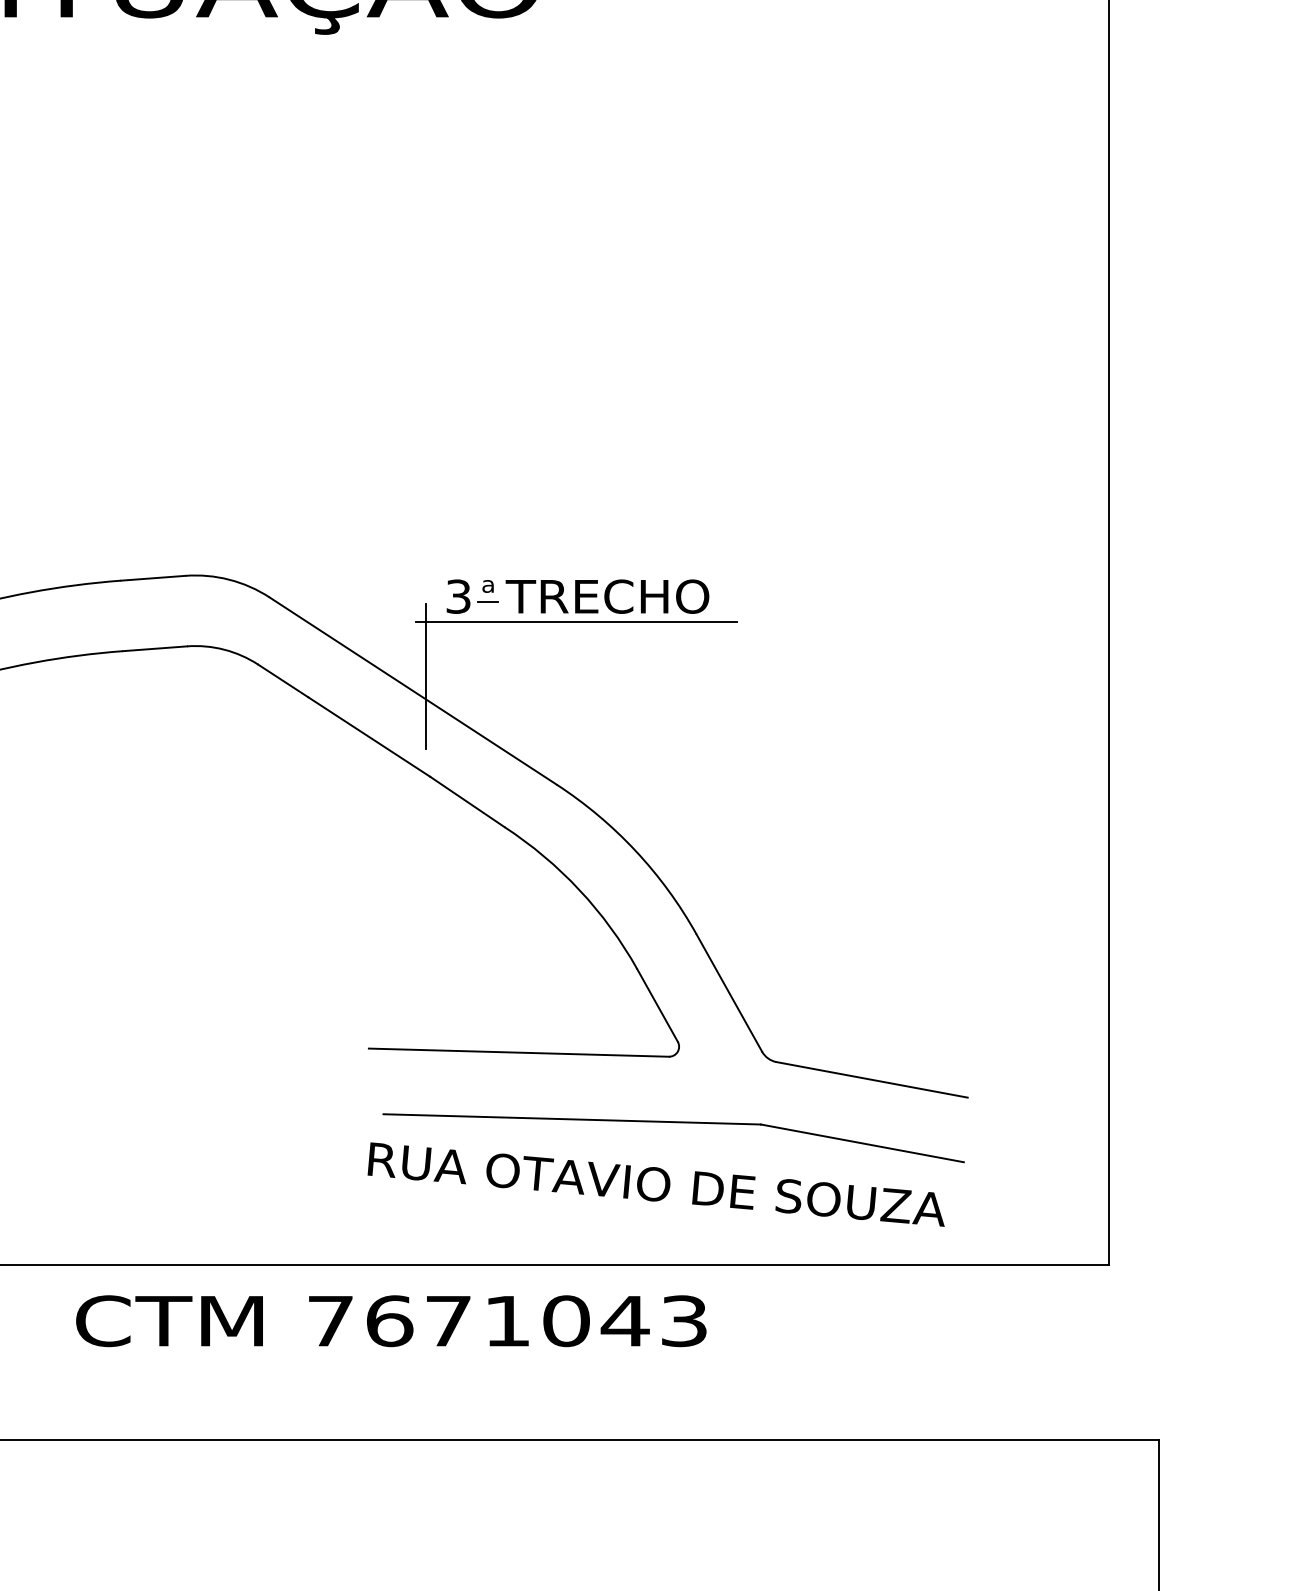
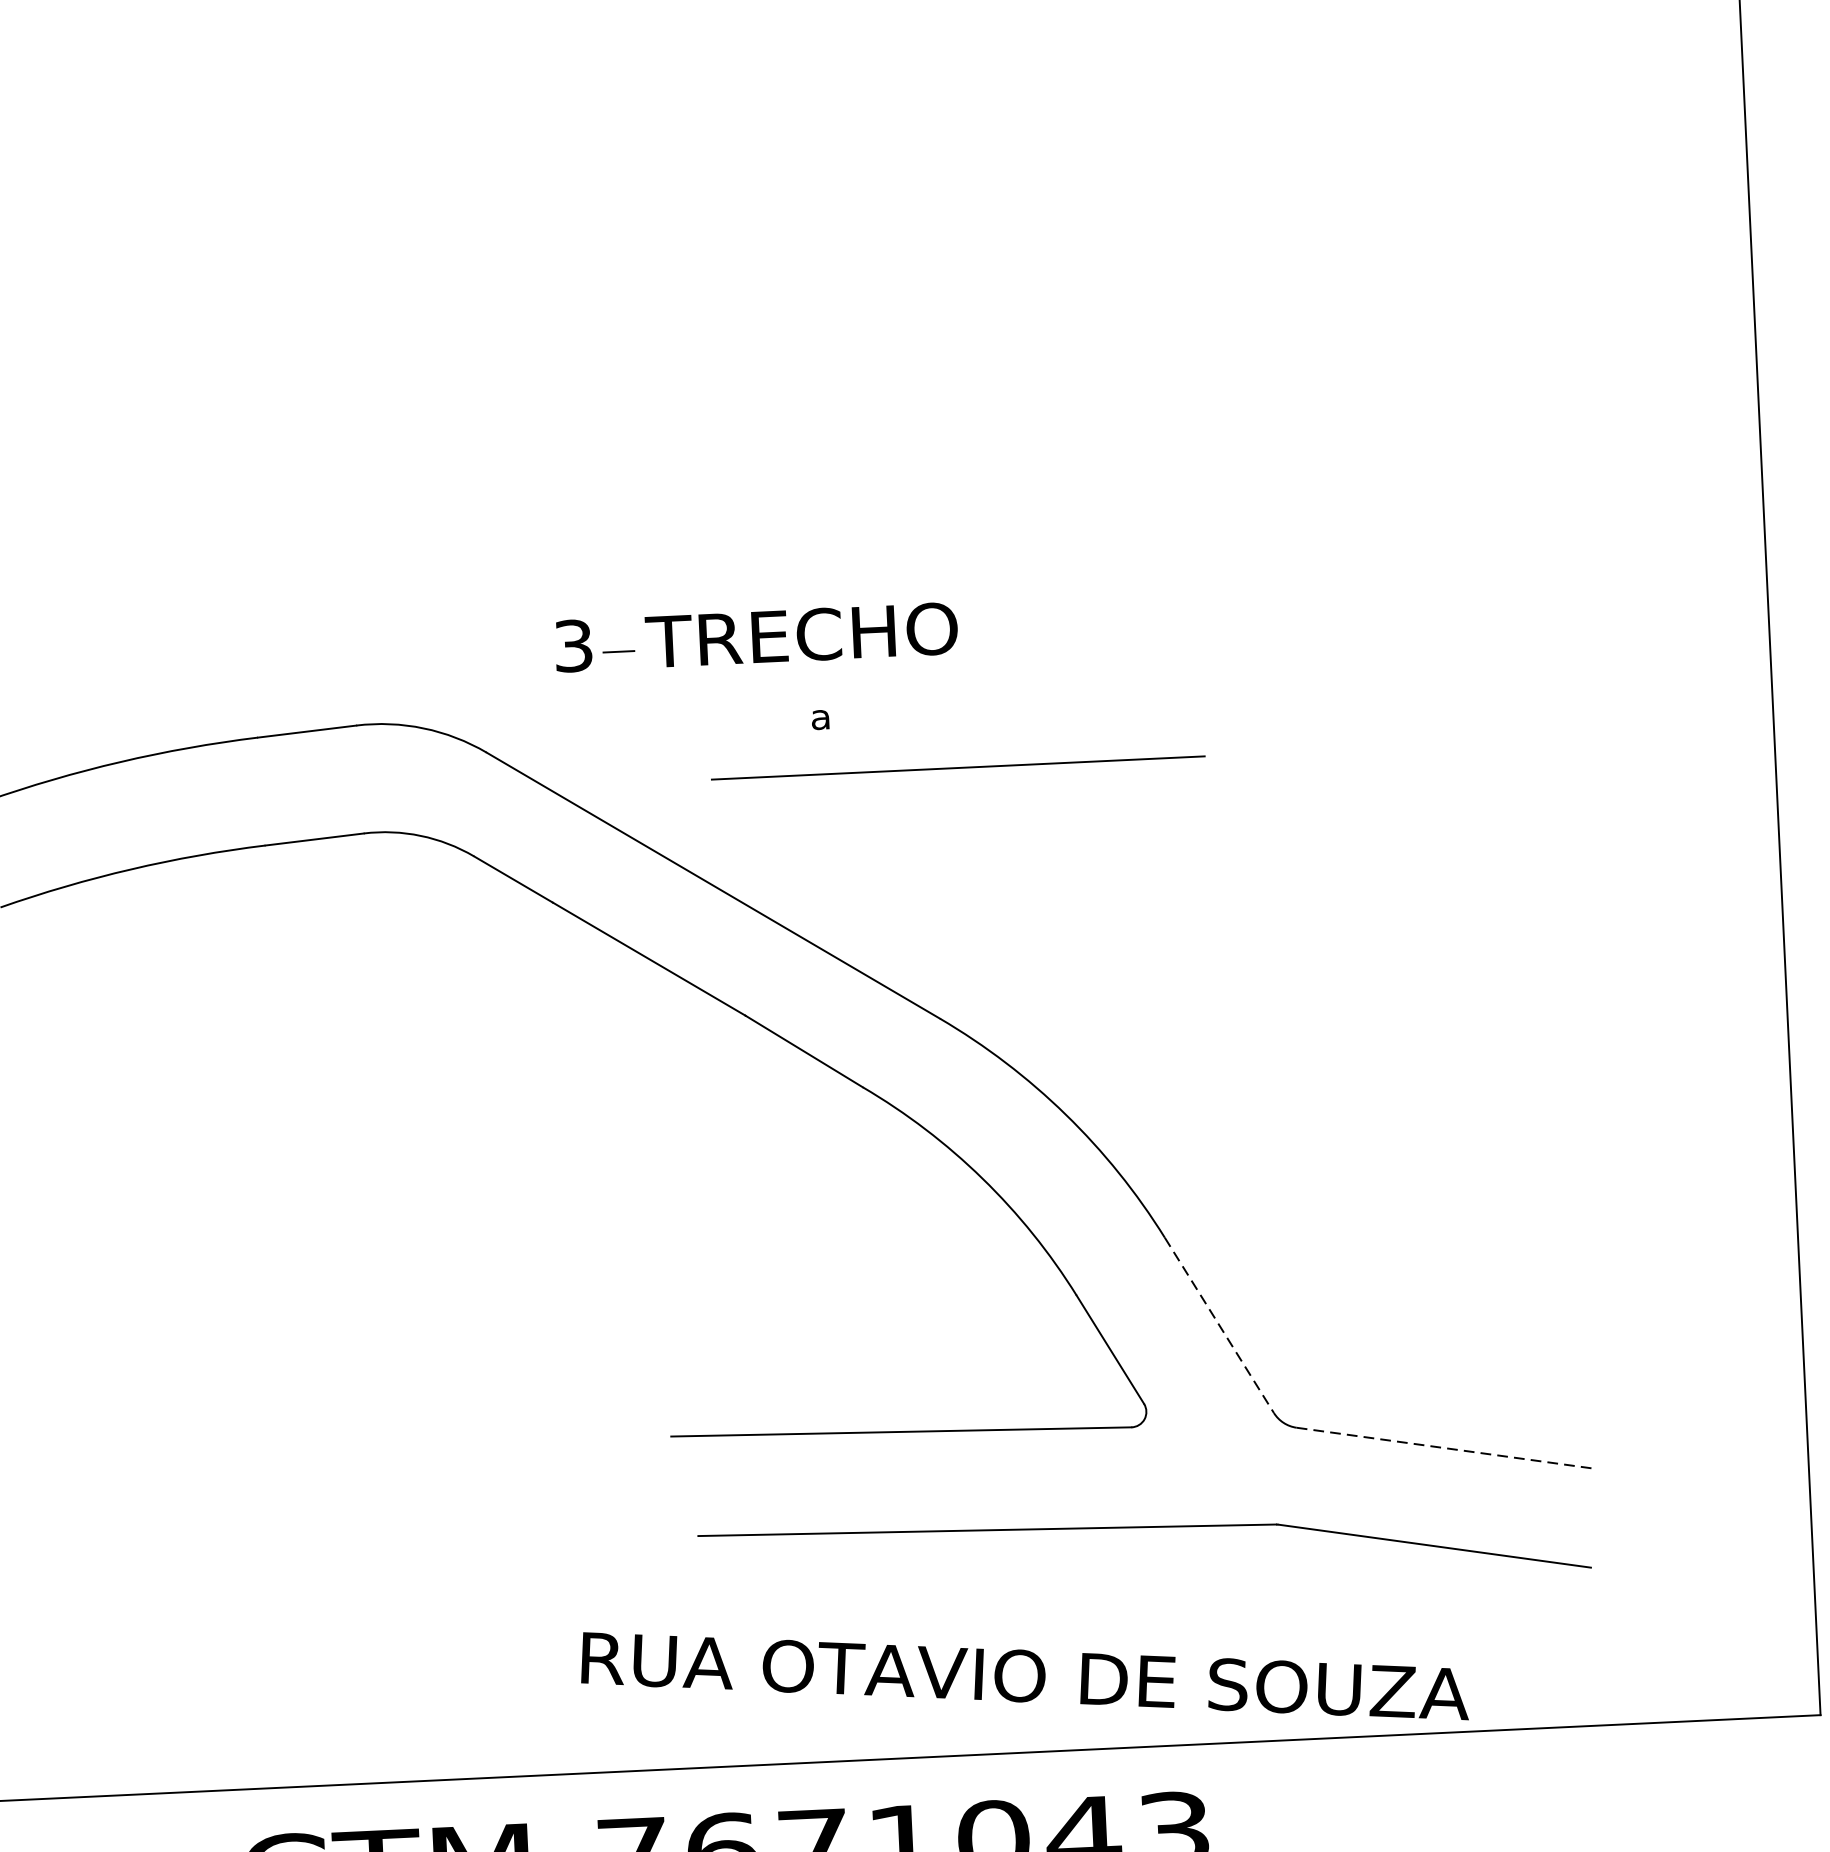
part: (577, 596) -> (755, 637), moved
line: (426, 676) -> (732, 862), removed
line: (729, 993) -> (1219, 1326), solid -> dashed
line: (872, 1079) -> (1444, 1447), solid -> dashed
text: (655, 1184) -> (1022, 1676), moved

